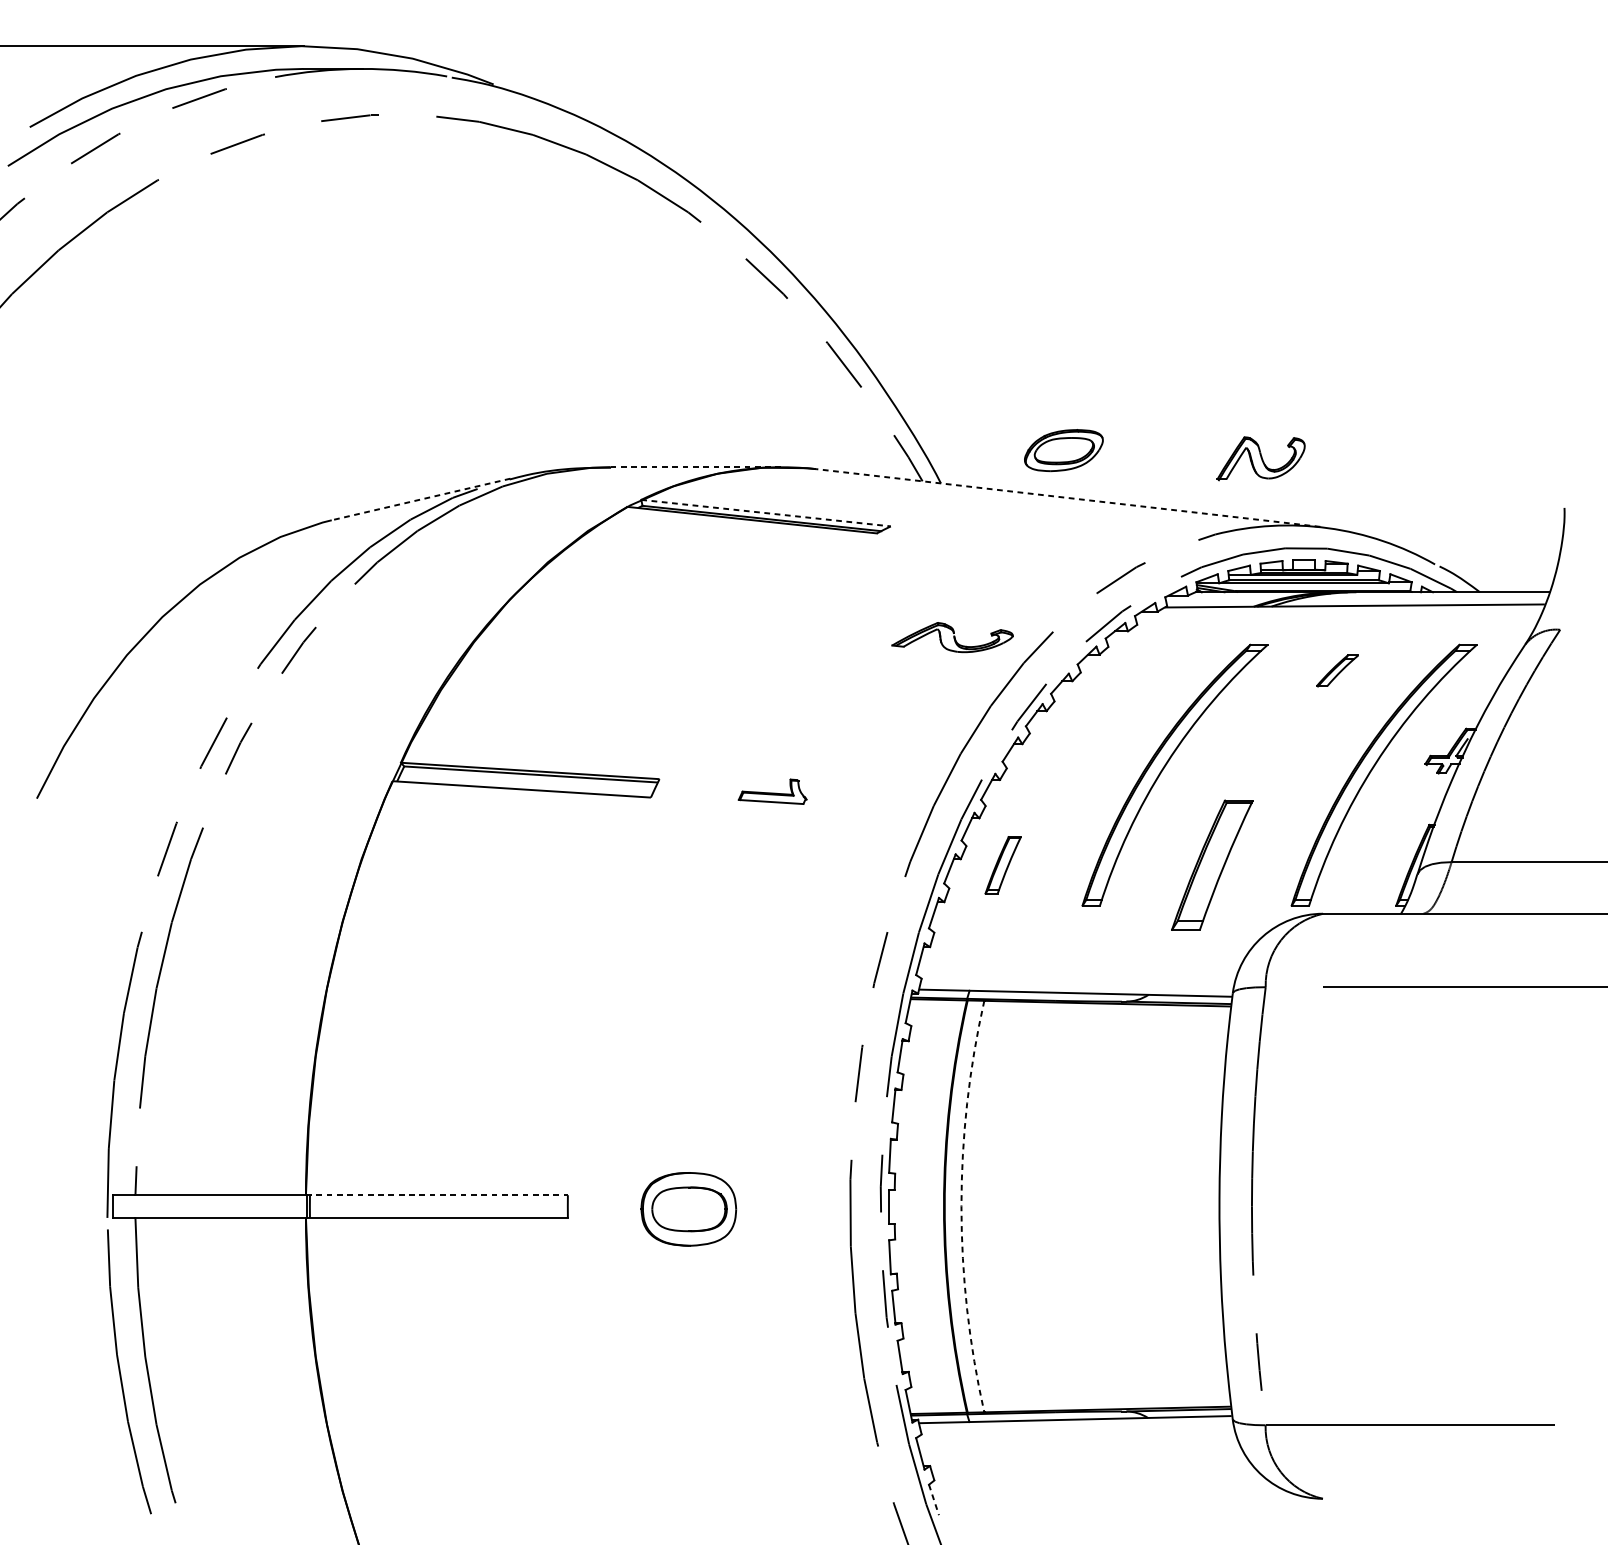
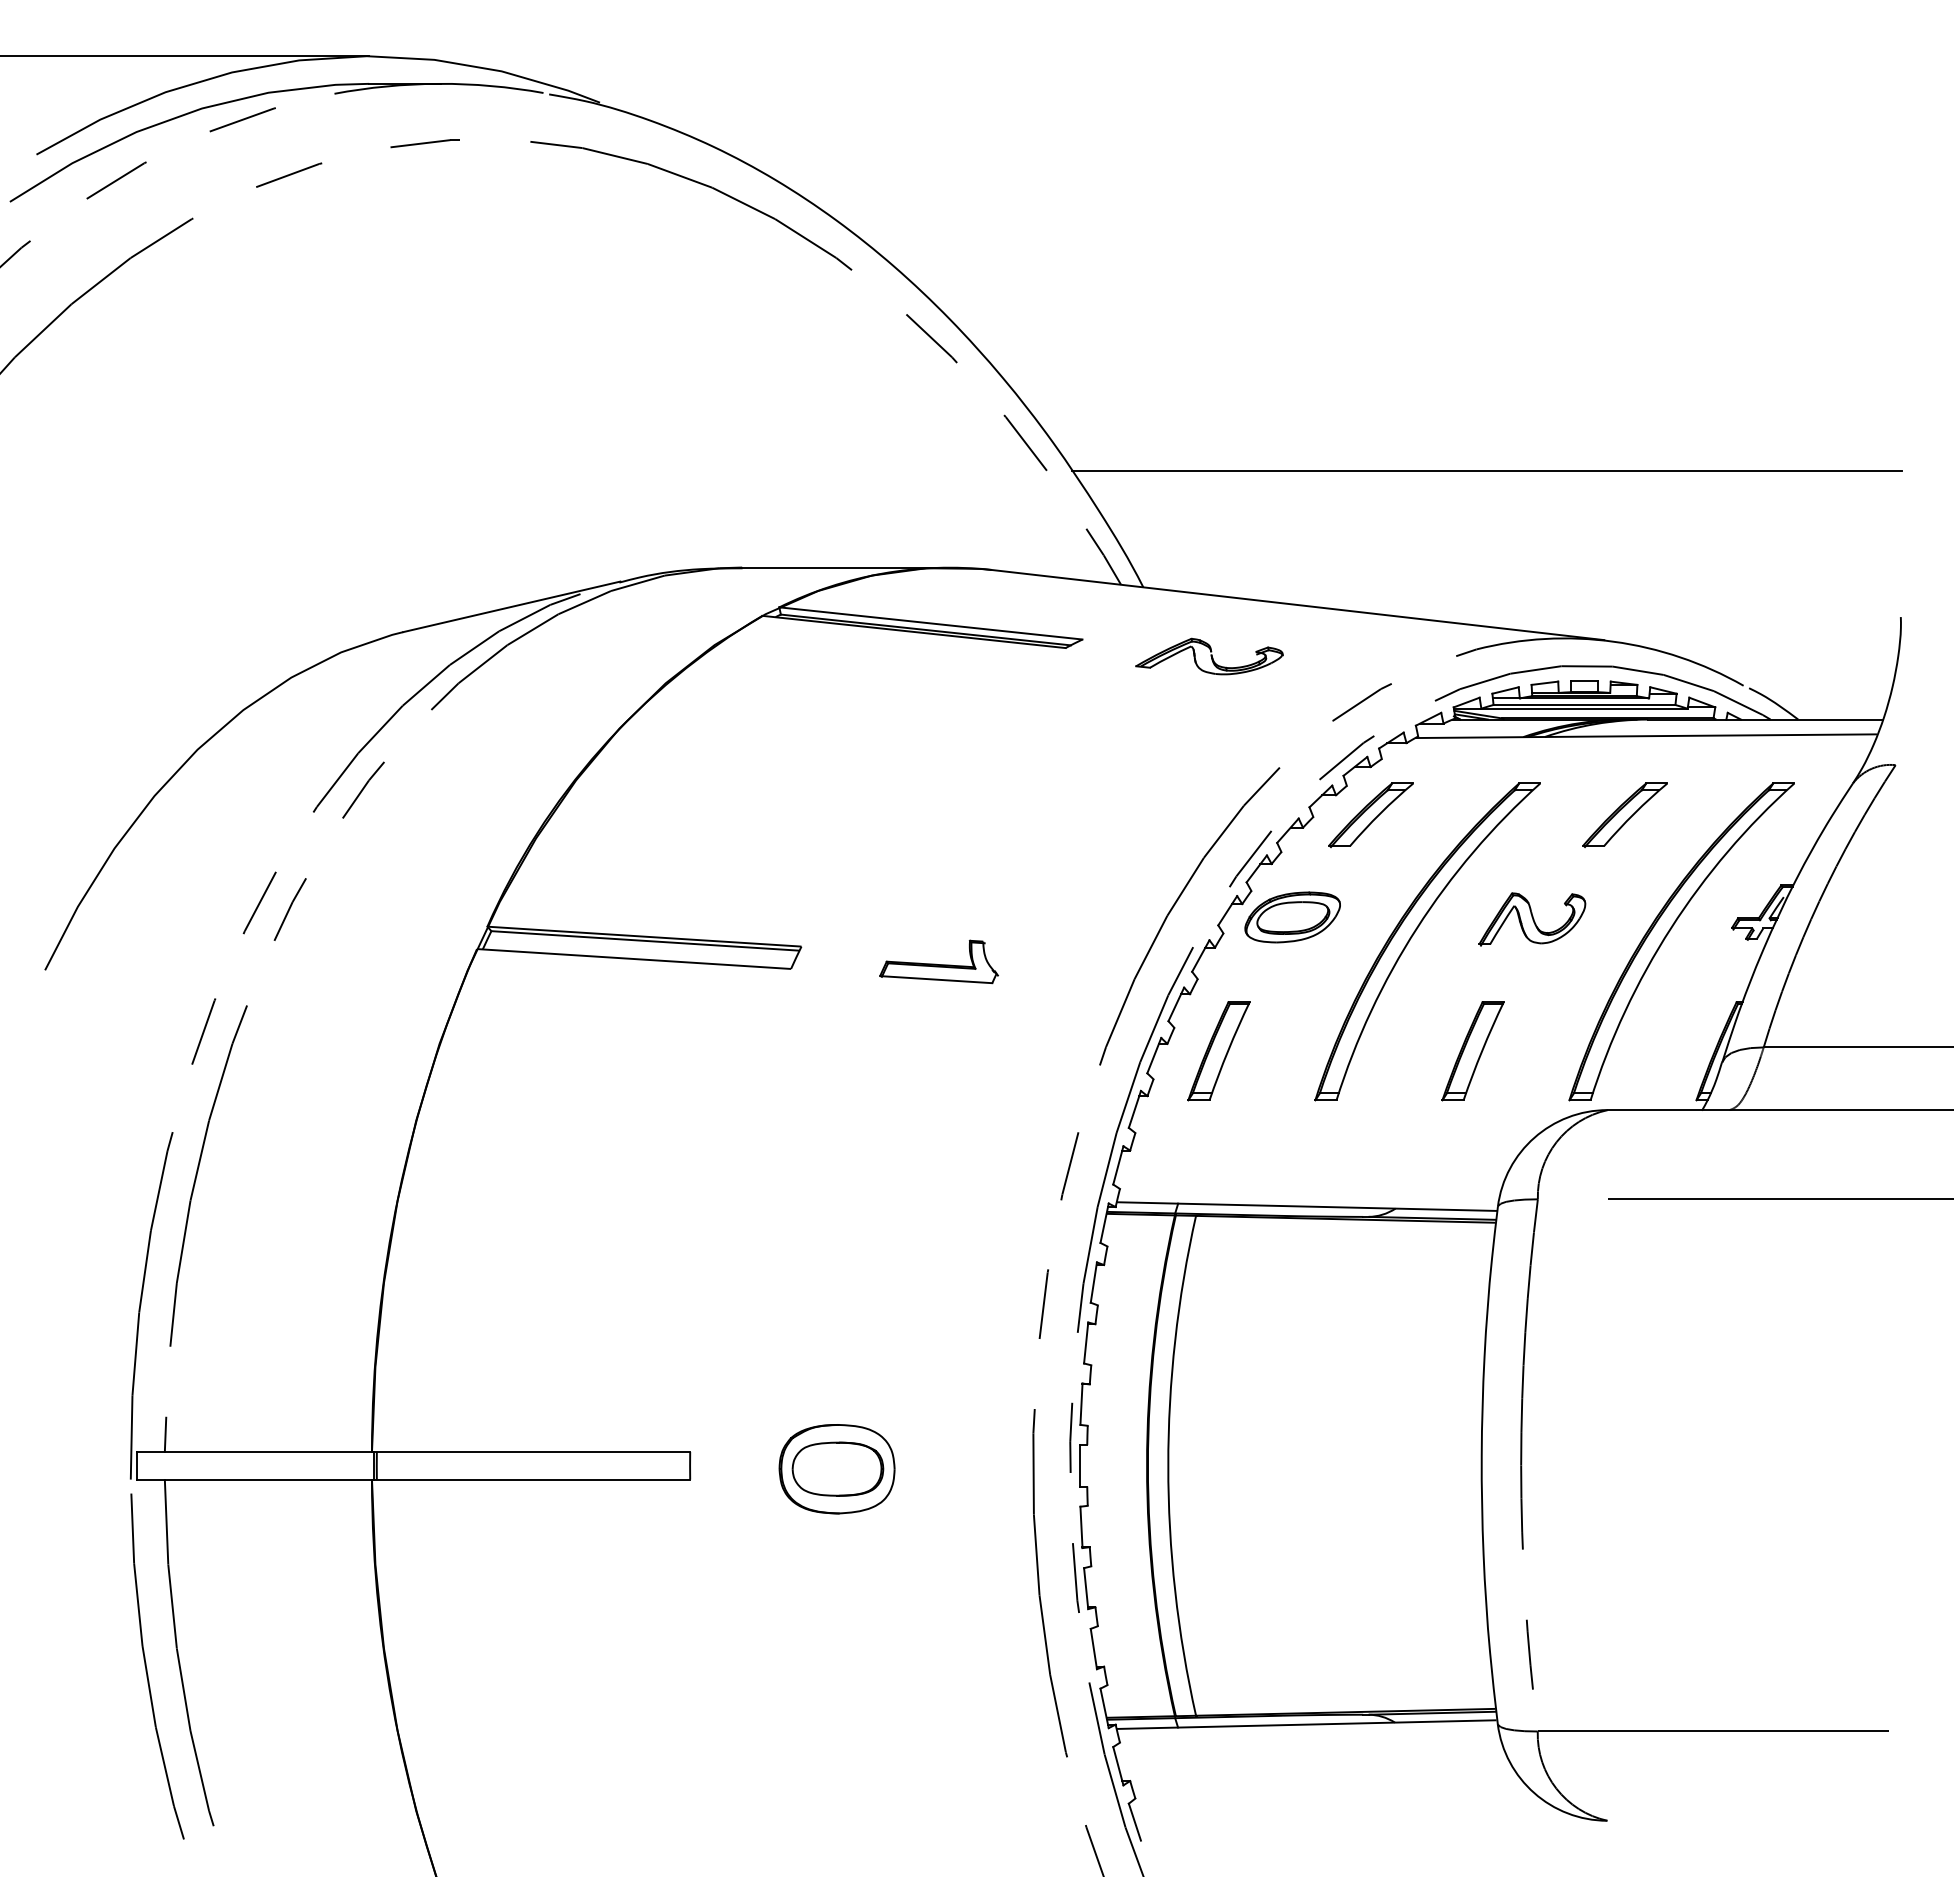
line: (1223, 387) -> (1486, 470), added
part: (1063, 450) -> (1292, 917), moved
part: (1261, 458) -> (1532, 919), moved
line: (695, 467) -> (845, 567), dashed -> solid
line: (1067, 497) -> (1297, 604), dashed -> solid
line: (420, 499) -> (511, 606), dashed -> solid
line: (766, 513) -> (931, 623), dashed -> solid
part: (952, 637) -> (1209, 656), moved
part: (1127, 671) -> (1370, 815), added
part: (1337, 671) -> (1624, 815), size x1.67
part: (772, 791) -> (938, 961), size x1.43
part: (1002, 865) -> (1218, 1051), size x1.43
part: (1211, 865) -> (1472, 1051), size x0.62
line: (437, 1195) -> (531, 1452), dashed -> solid
arc: (961, 1206) -> (1168, 1465), dashed -> solid
line: (934, 1500) -> (1135, 1822), dashed -> solid

